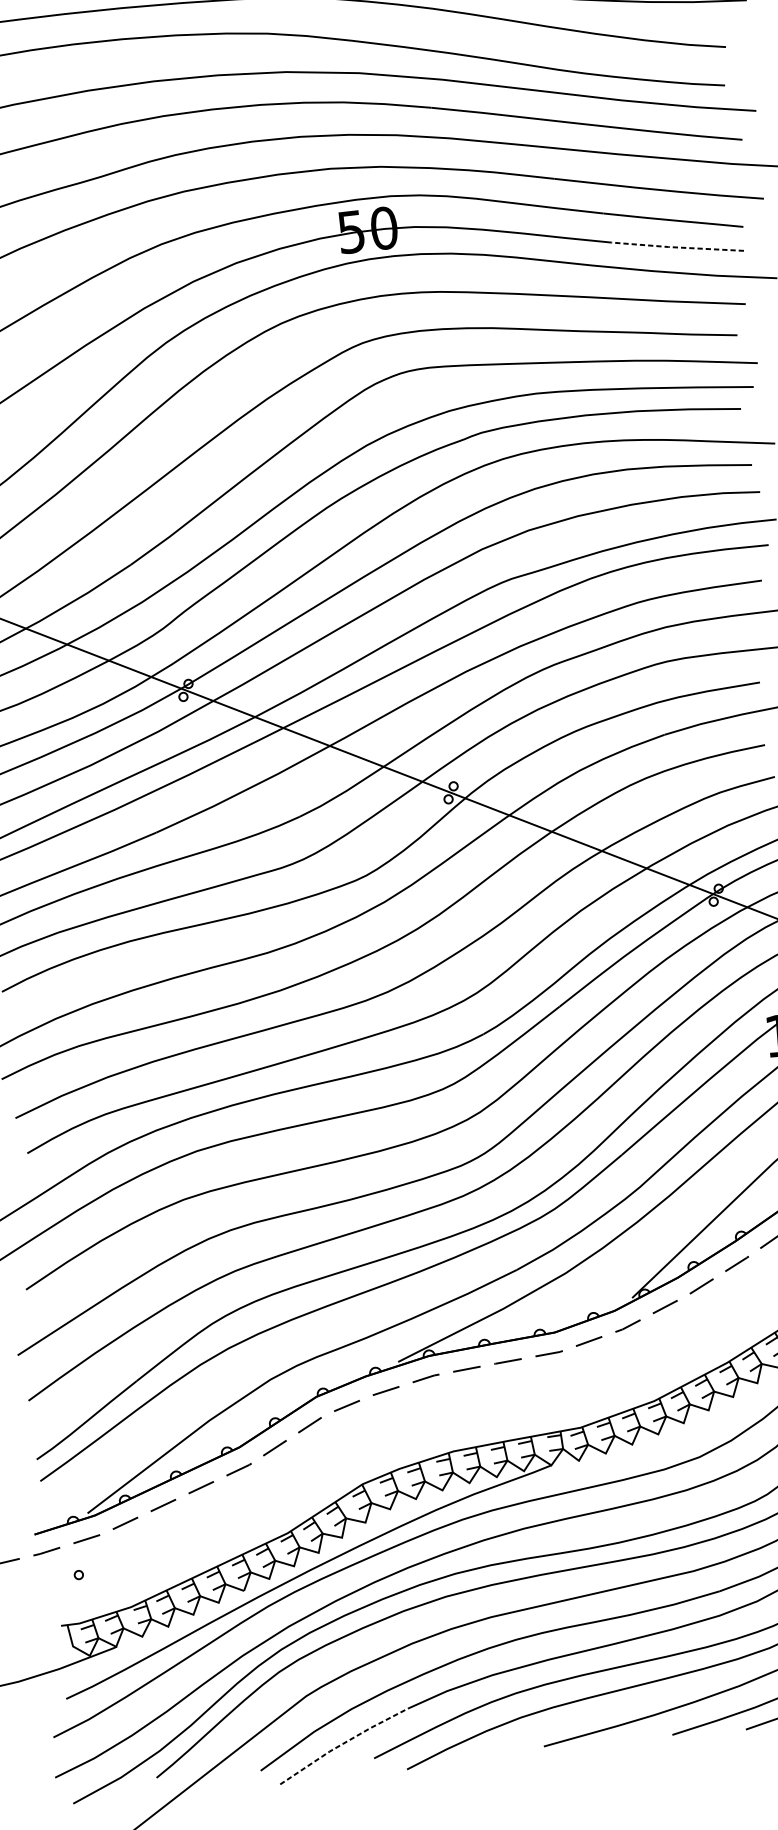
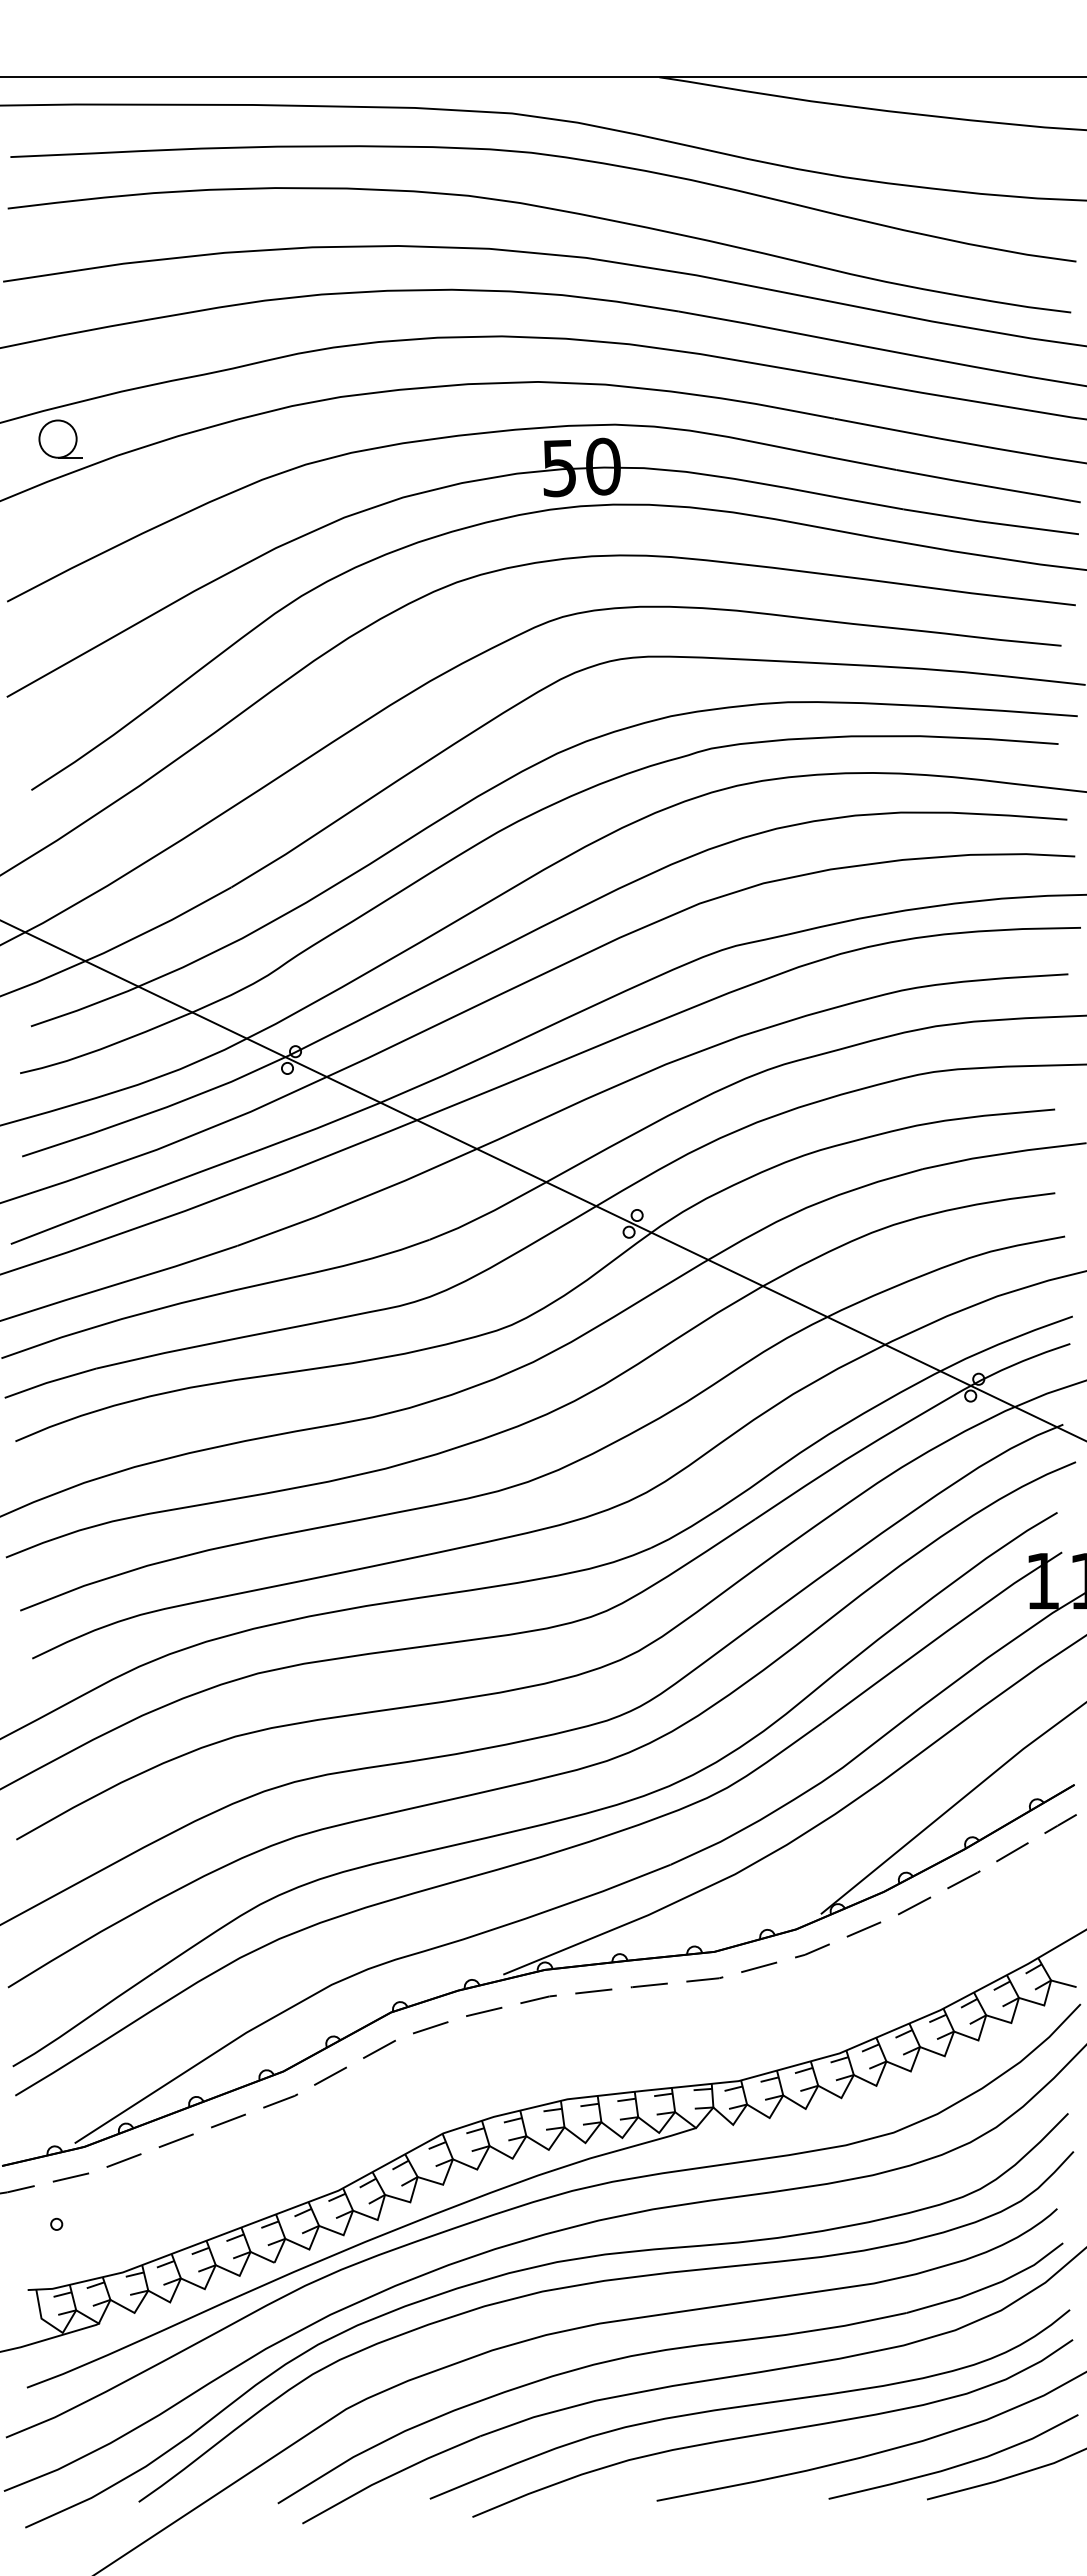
line: (677, 247) -> (990, 522), dashed -> solid
line: (342, 1744) -> (389, 2476), dashed -> solid

